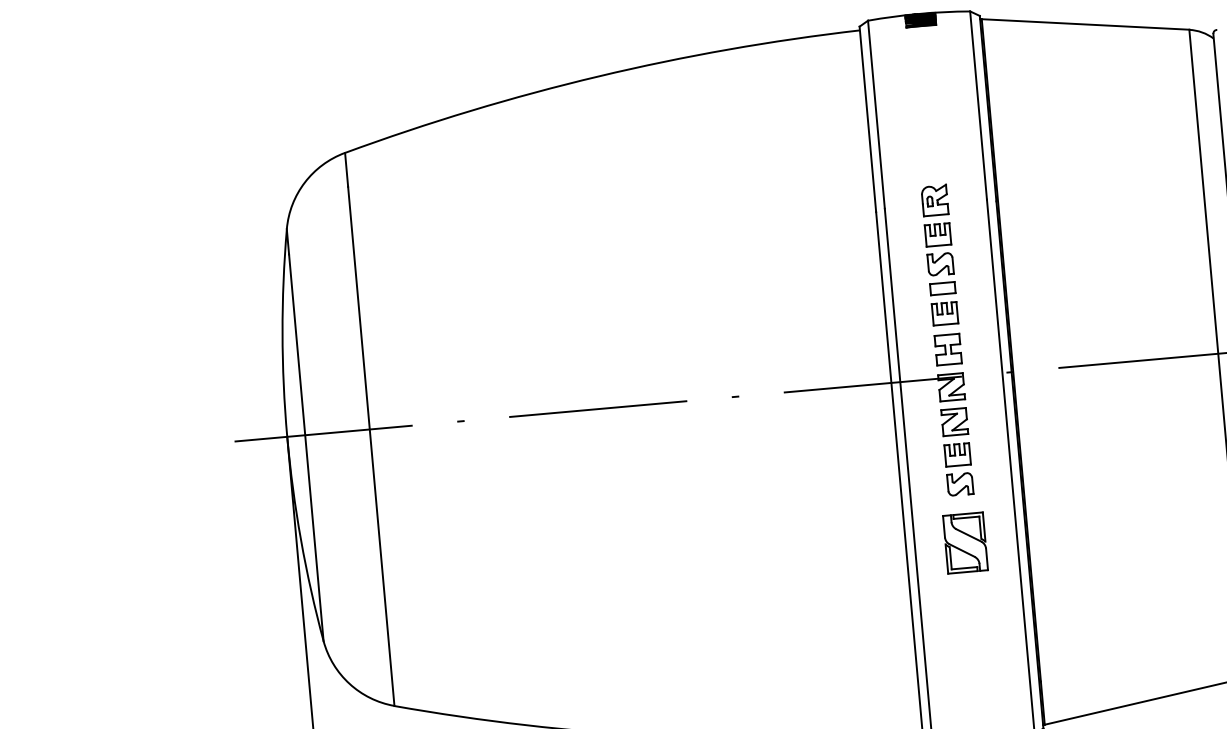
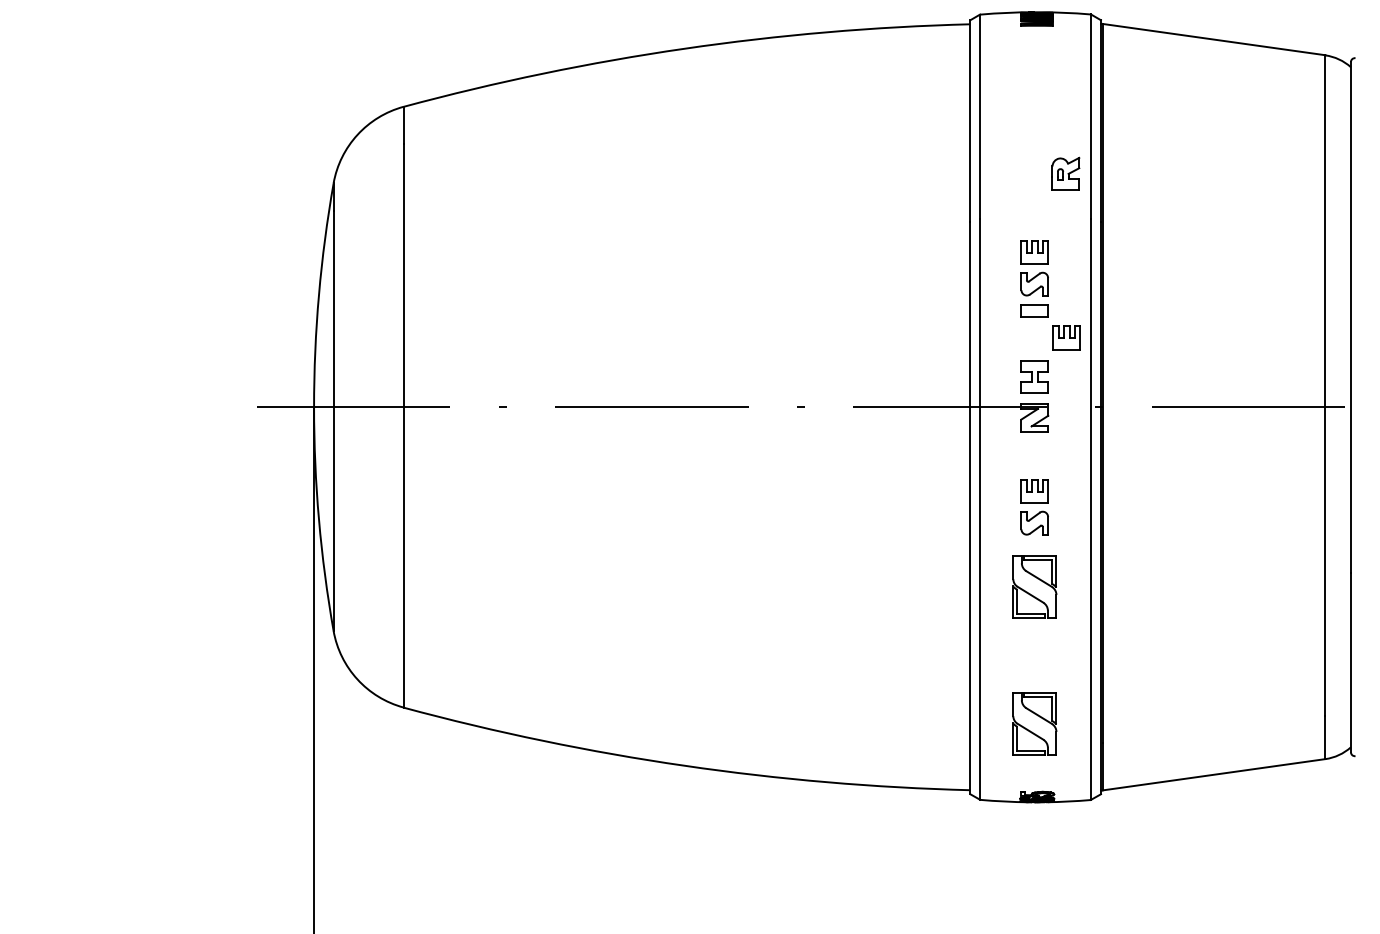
part: (934, 200) -> (1065, 173), moved
part: (944, 313) -> (1066, 337), moved
part: (954, 422) -> (1034, 455), removed
part: (976, 668) -> (1034, 723), added

